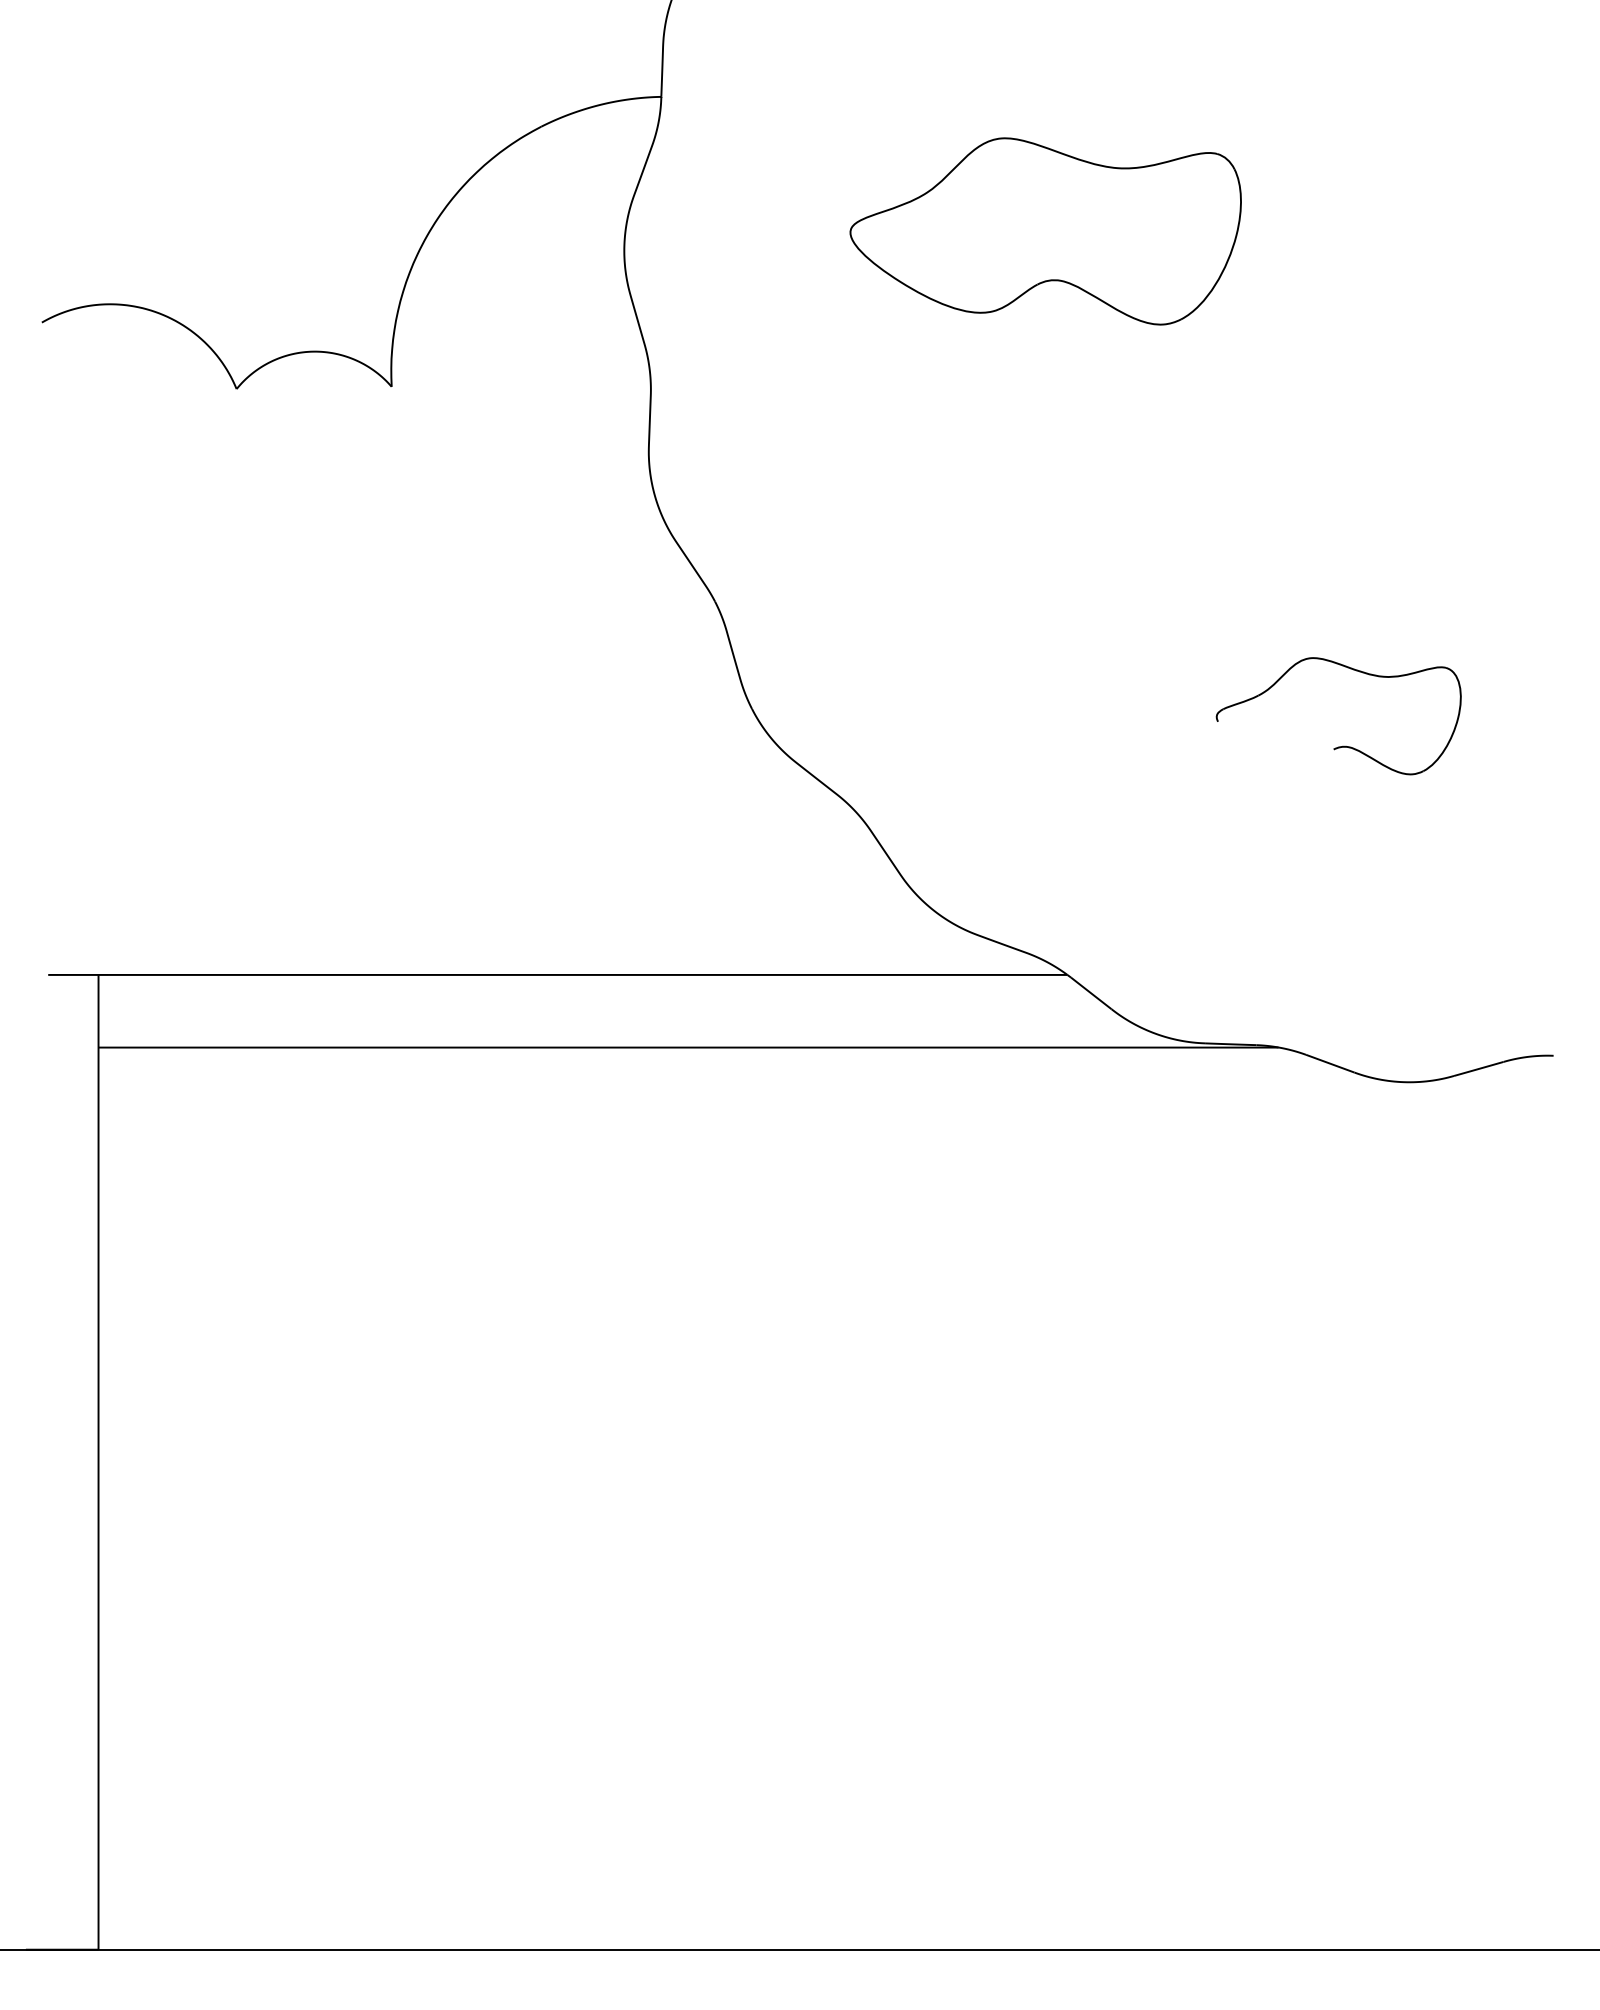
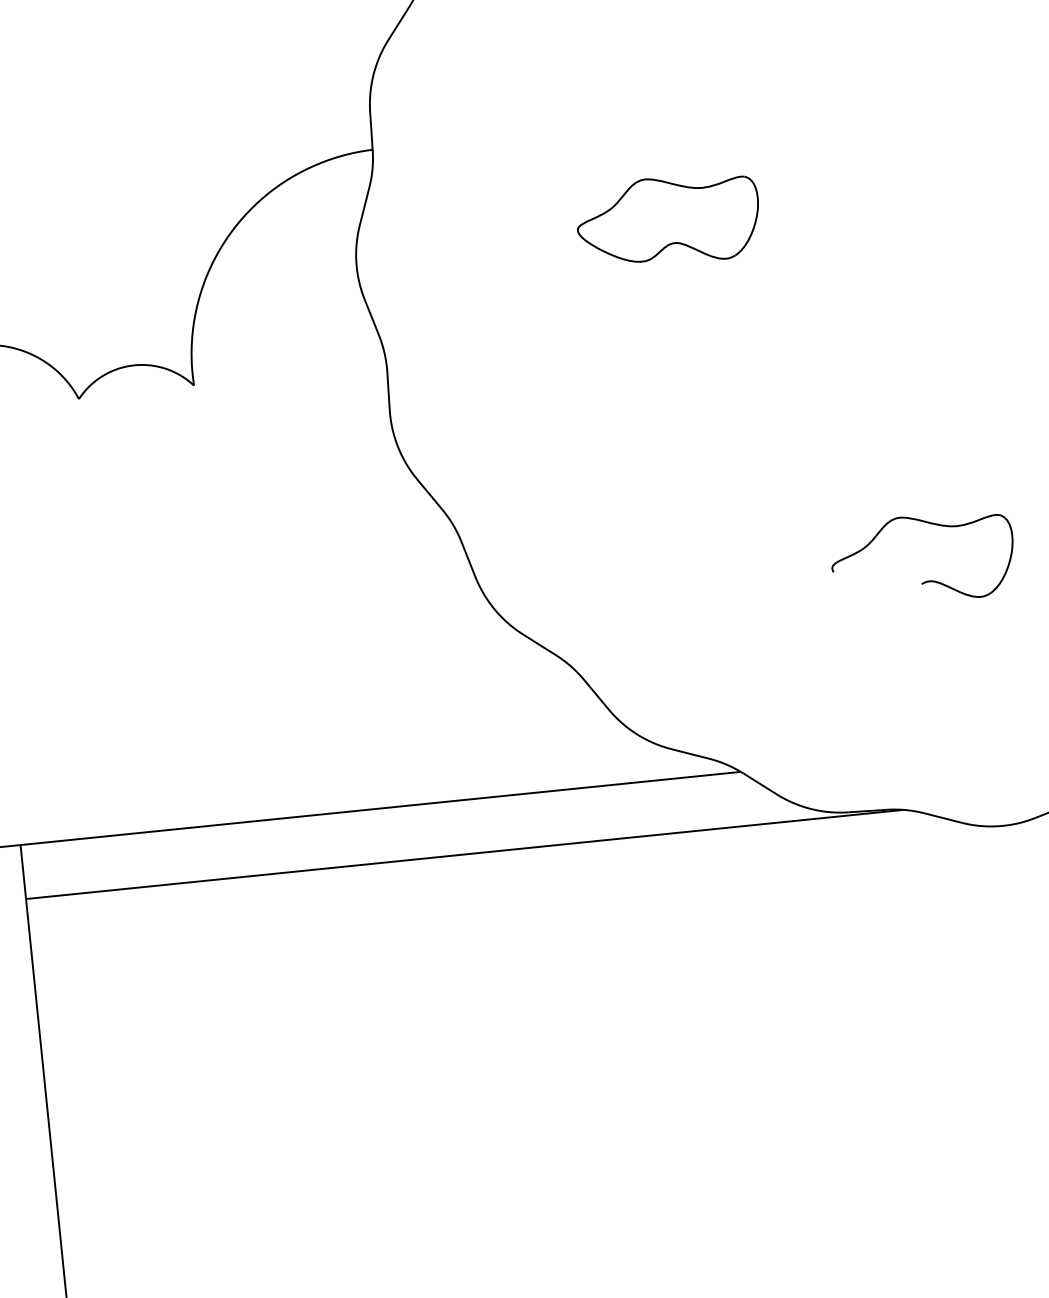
part: (1045, 231) -> (668, 220), size x0.62

